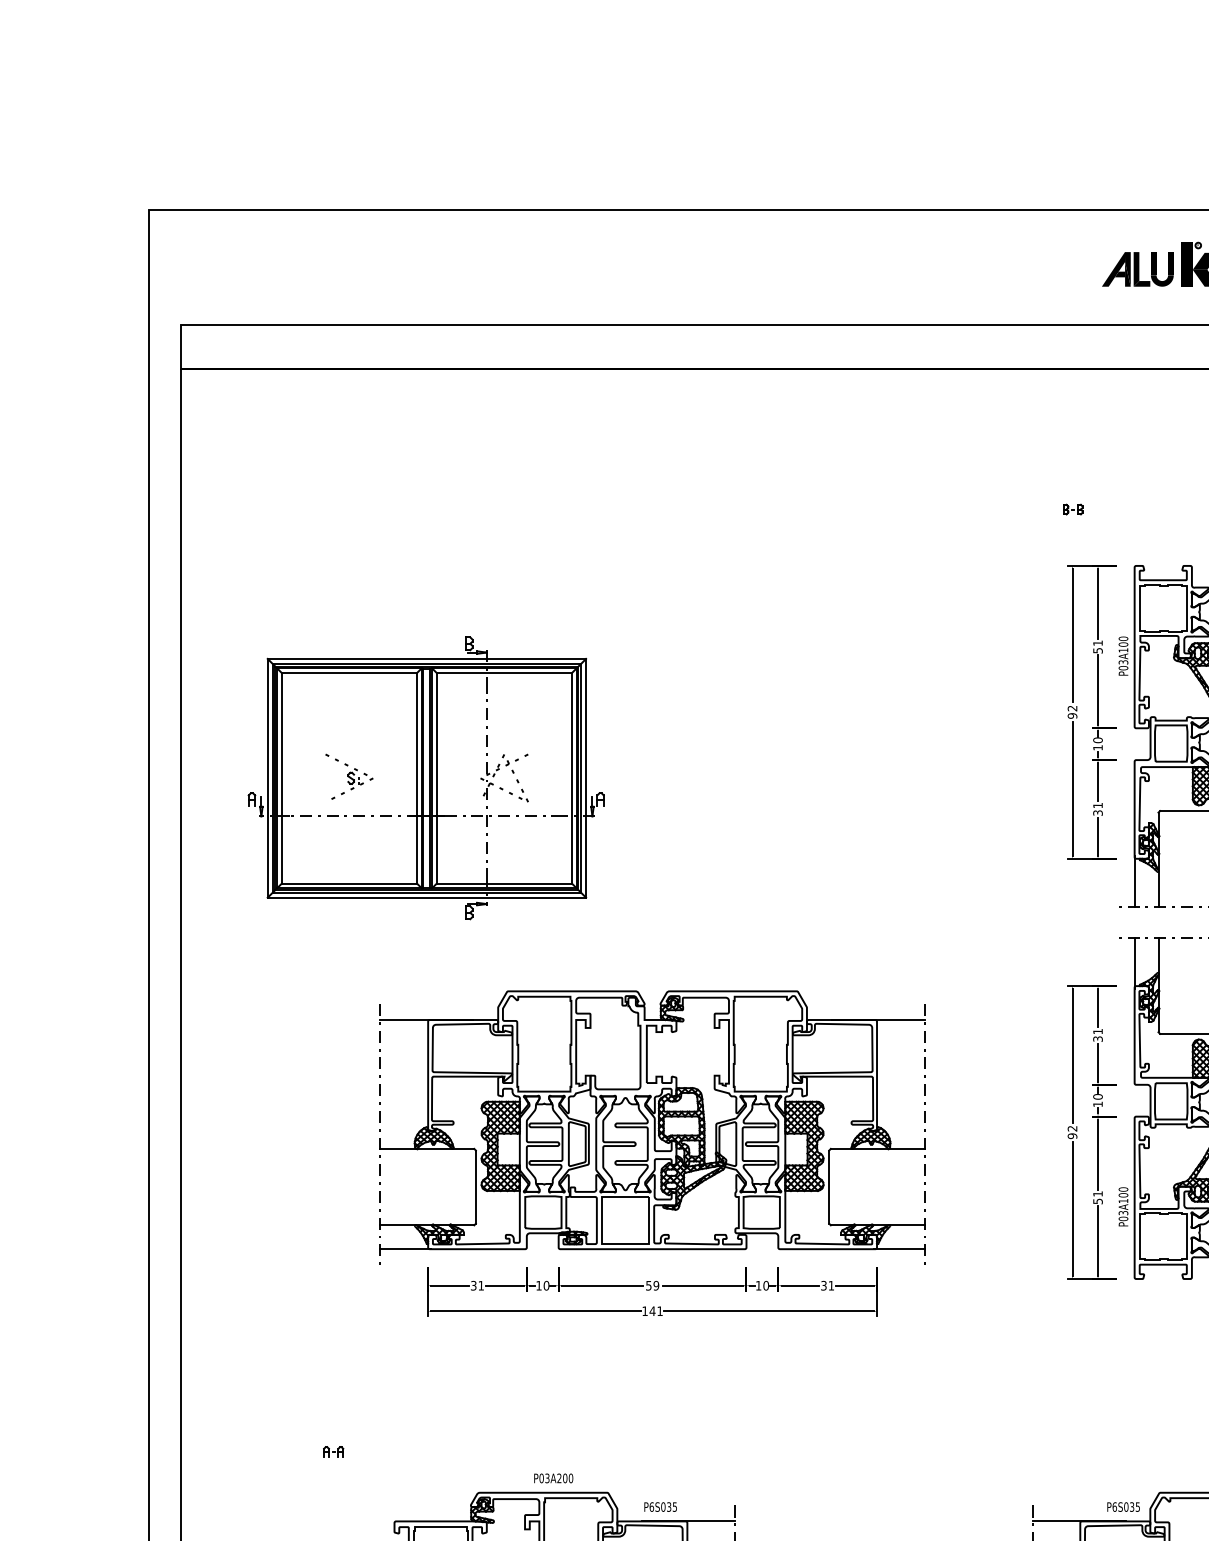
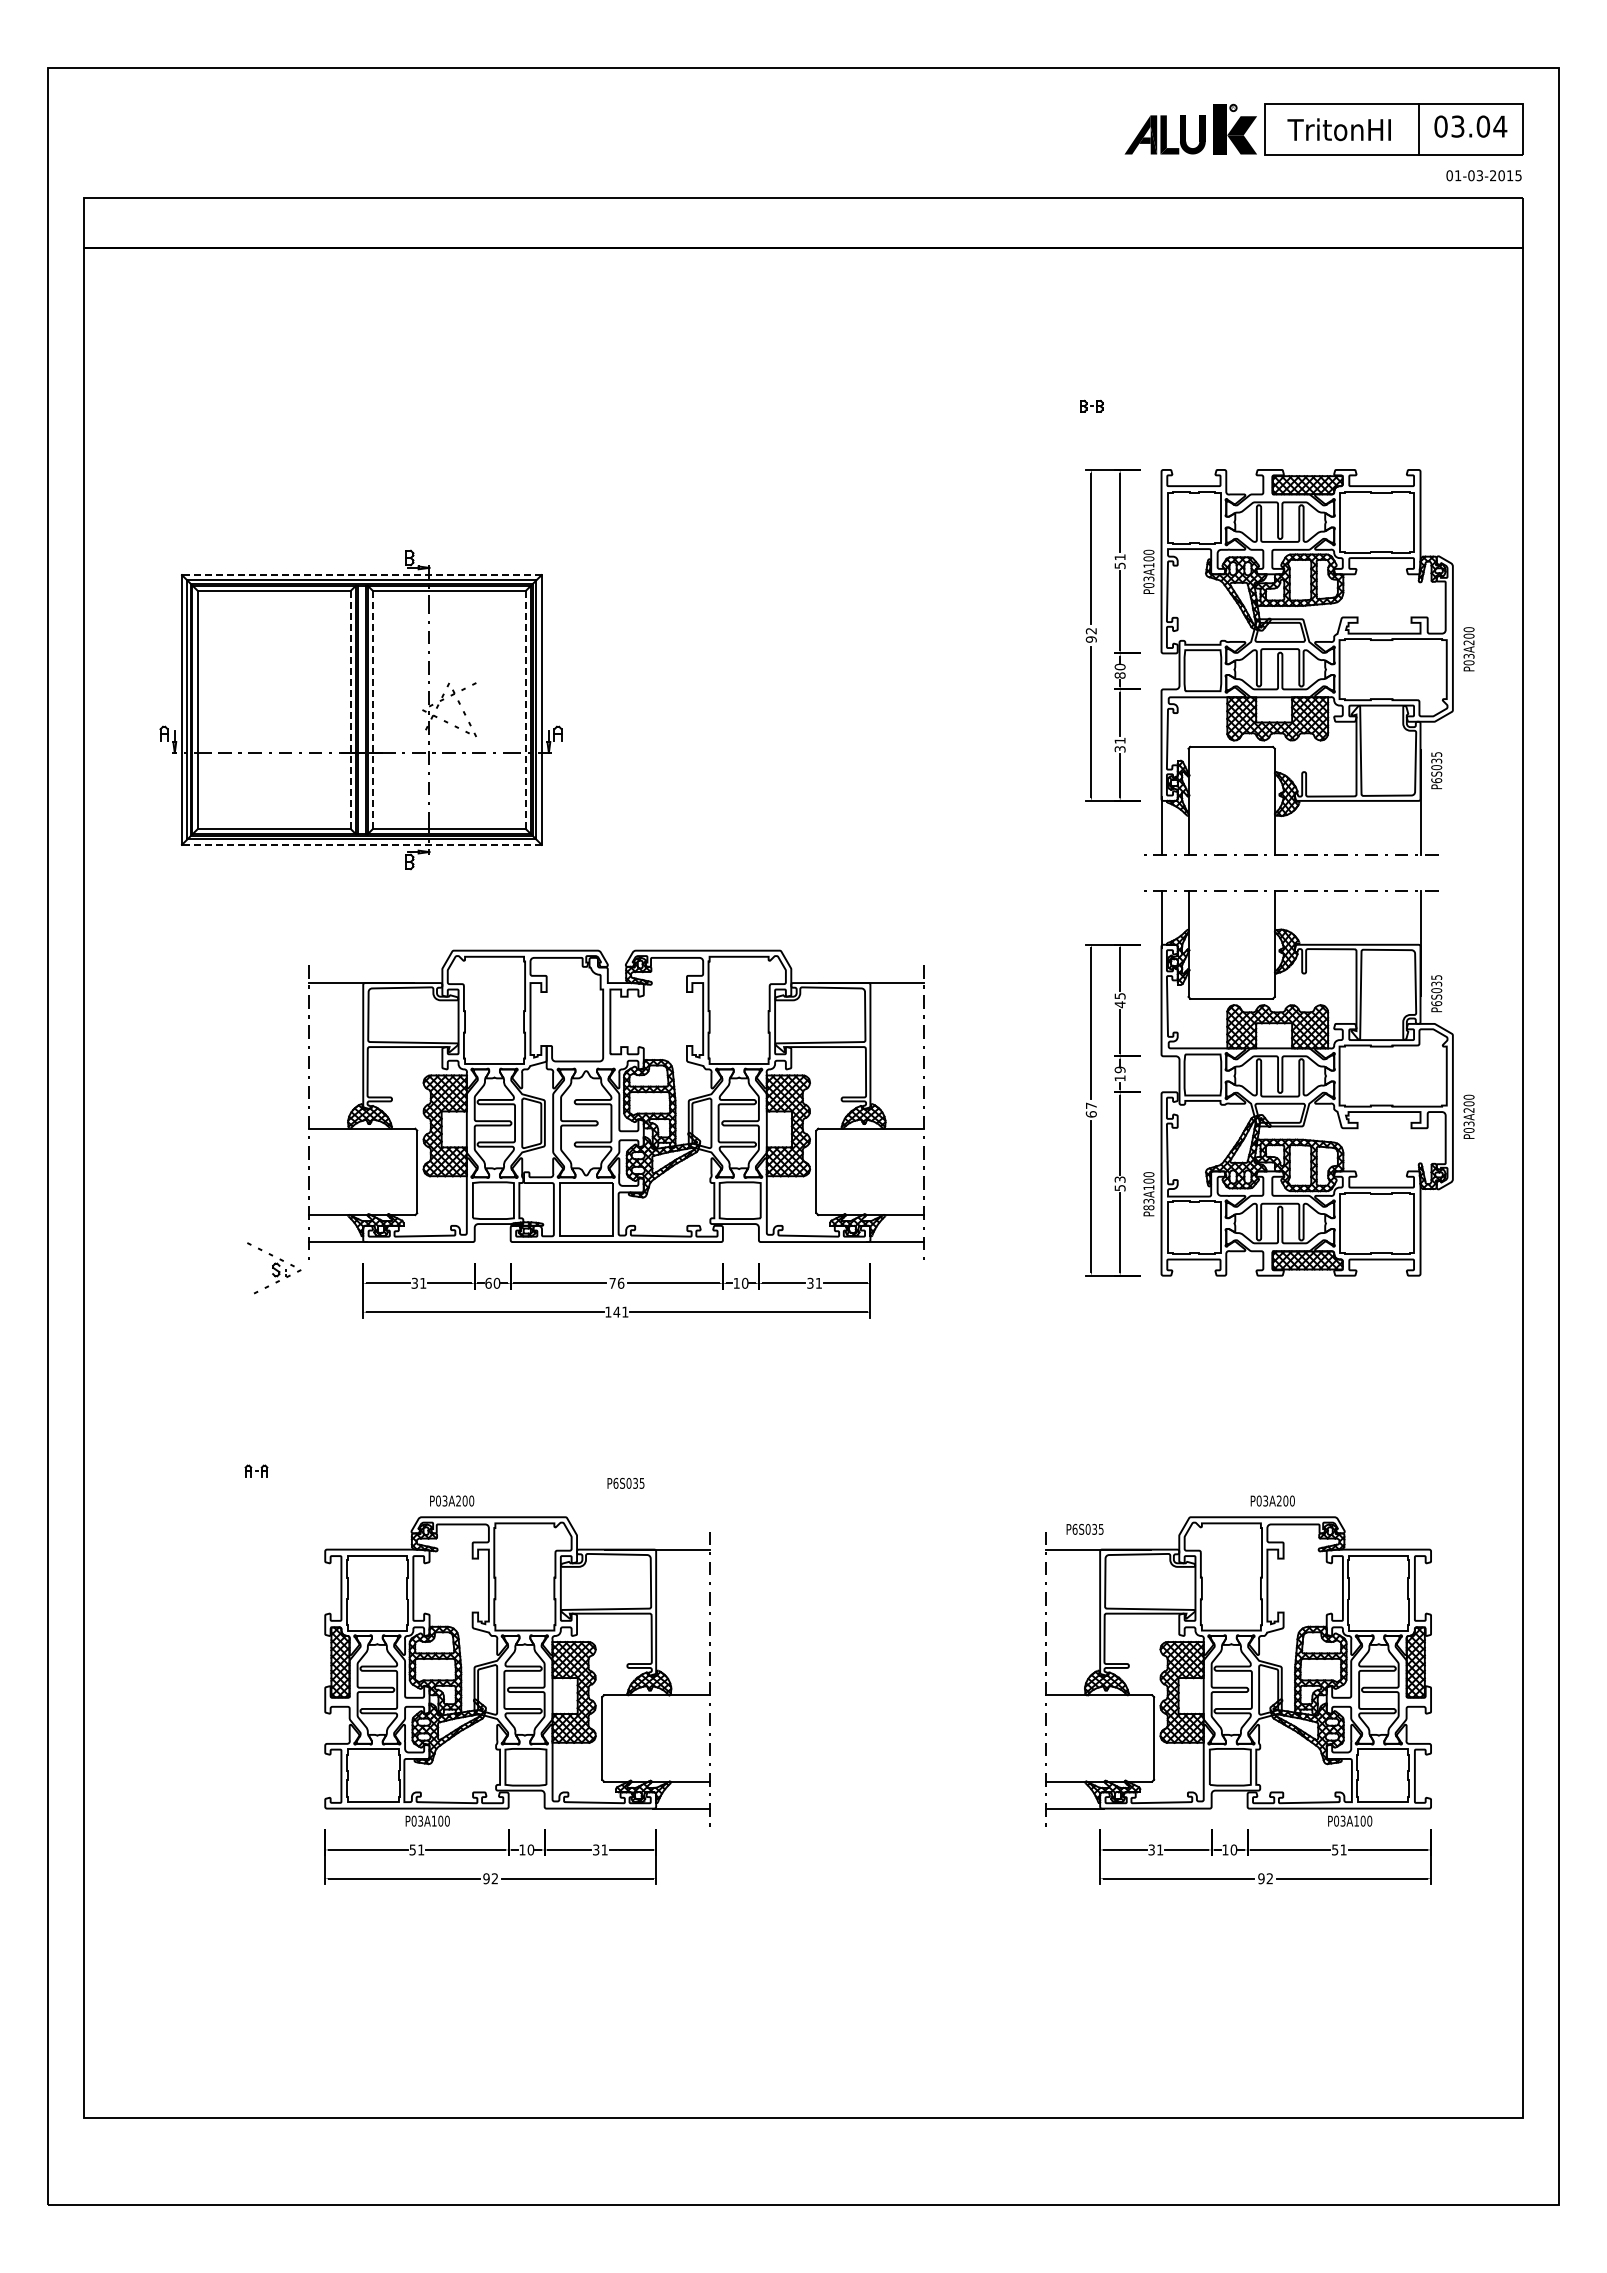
line: (426, 659) -> (361, 575), solid -> dashed
text: (1097, 747) -> (1119, 675), 10 -> 80
part: (349, 777) -> (274, 1268), moved
line: (416, 777) -> (350, 709), solid -> dashed
line: (572, 777) -> (526, 709), solid -> dashed
line: (436, 778) -> (372, 710), solid -> dashed
line: (426, 897) -> (361, 844), solid -> dashed
text: (1097, 1035) -> (1119, 1000), 31 -> 45
text: (1098, 1097) -> (1120, 1070), 10 -> 19
text: (1071, 1131) -> (1090, 1109), 92 -> 67
text: (1097, 1193) -> (1119, 1179), 51 -> 53
text: (1123, 1218) -> (1148, 1207), P03A100 -> P83A100
text: (539, 1285) -> (488, 1282), 10 -> 60
text: (652, 1285) -> (616, 1282), 59 -> 76
text: (554, 1477) -> (452, 1500), moved
text: (660, 1506) -> (625, 1482), moved
text: (1123, 1506) -> (1084, 1528), moved

